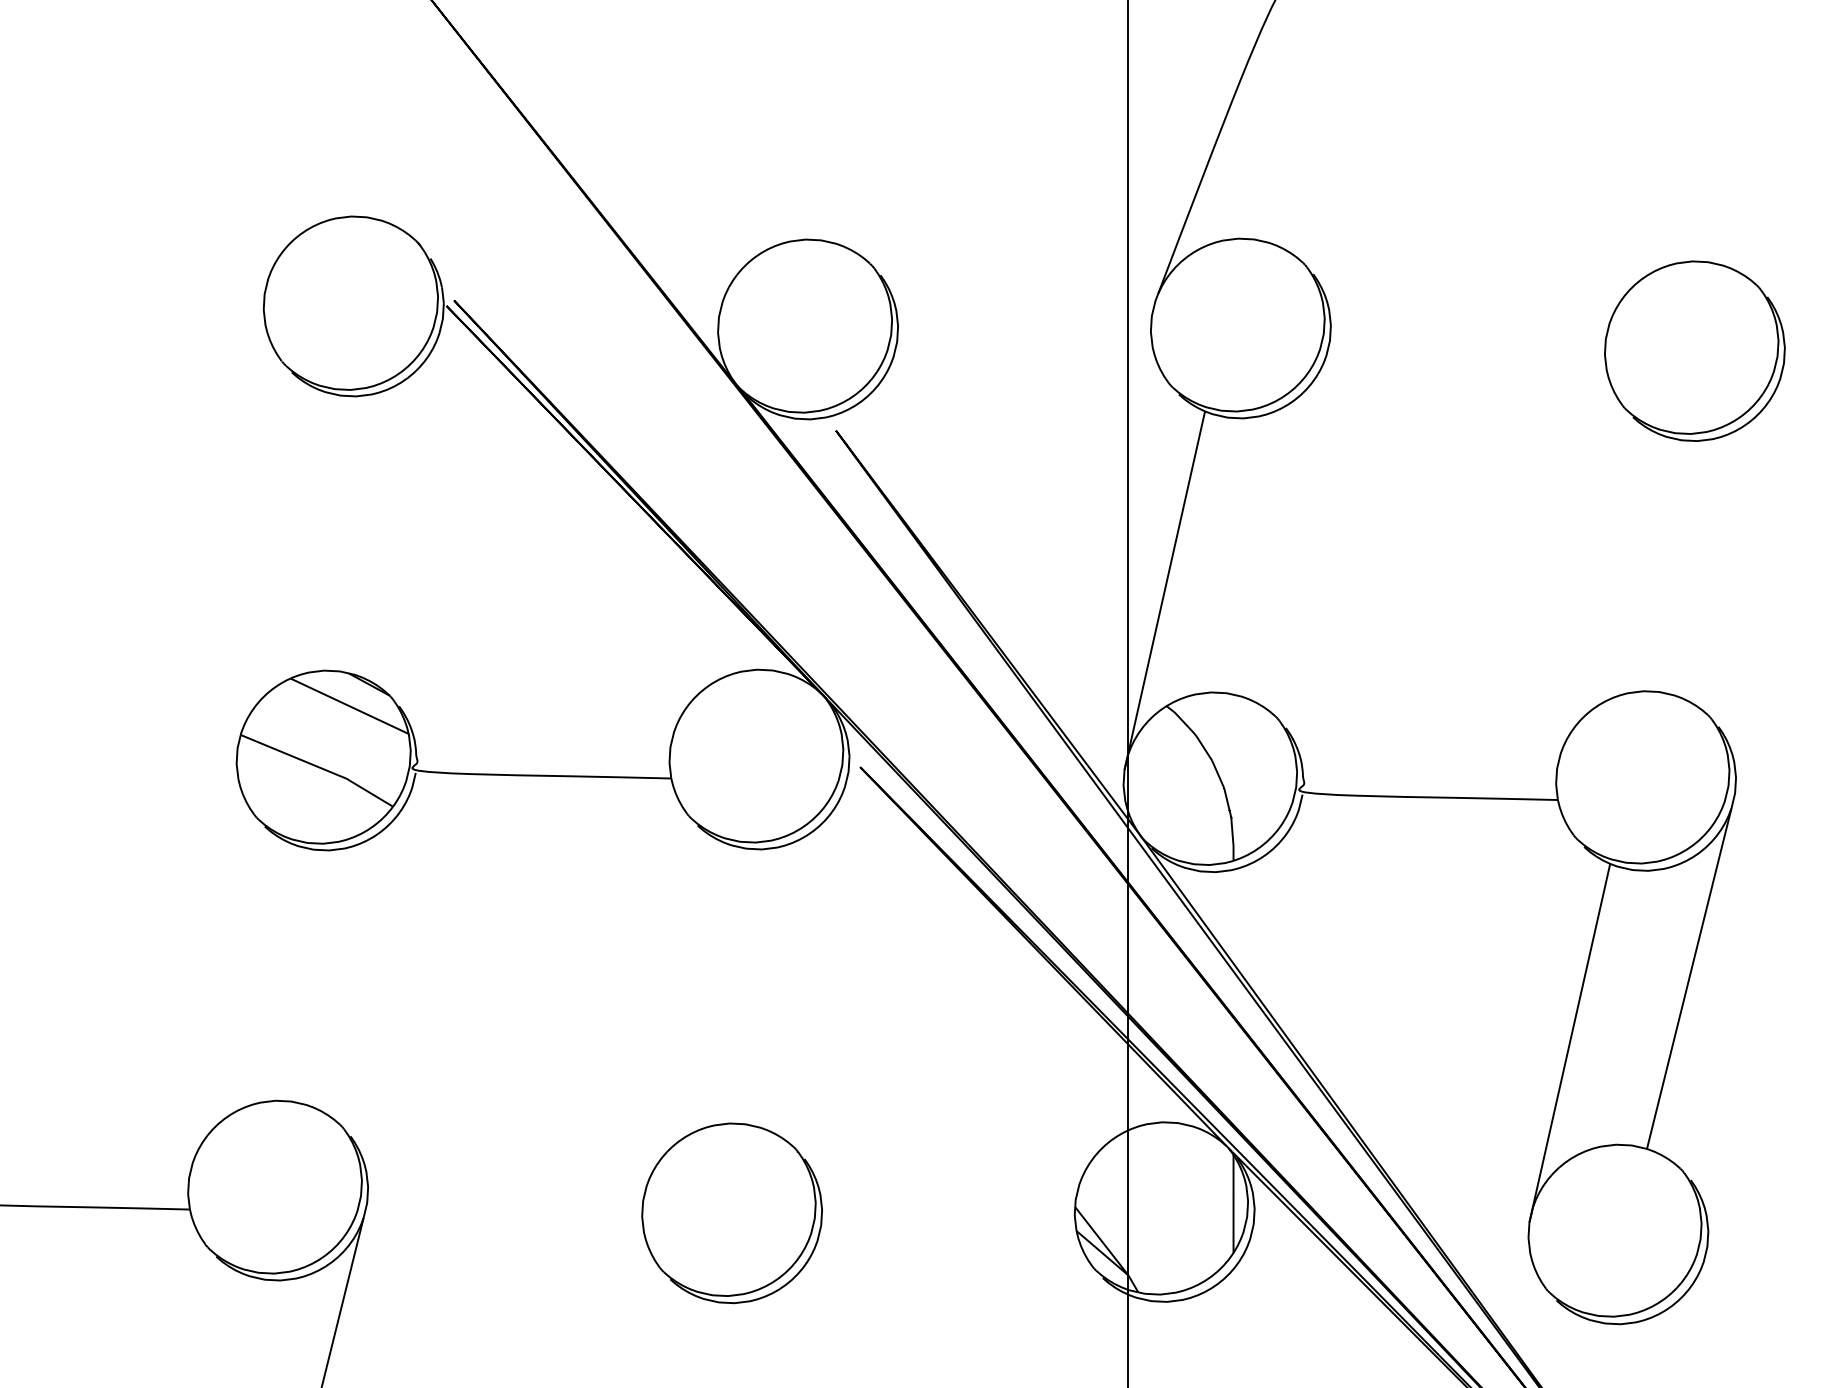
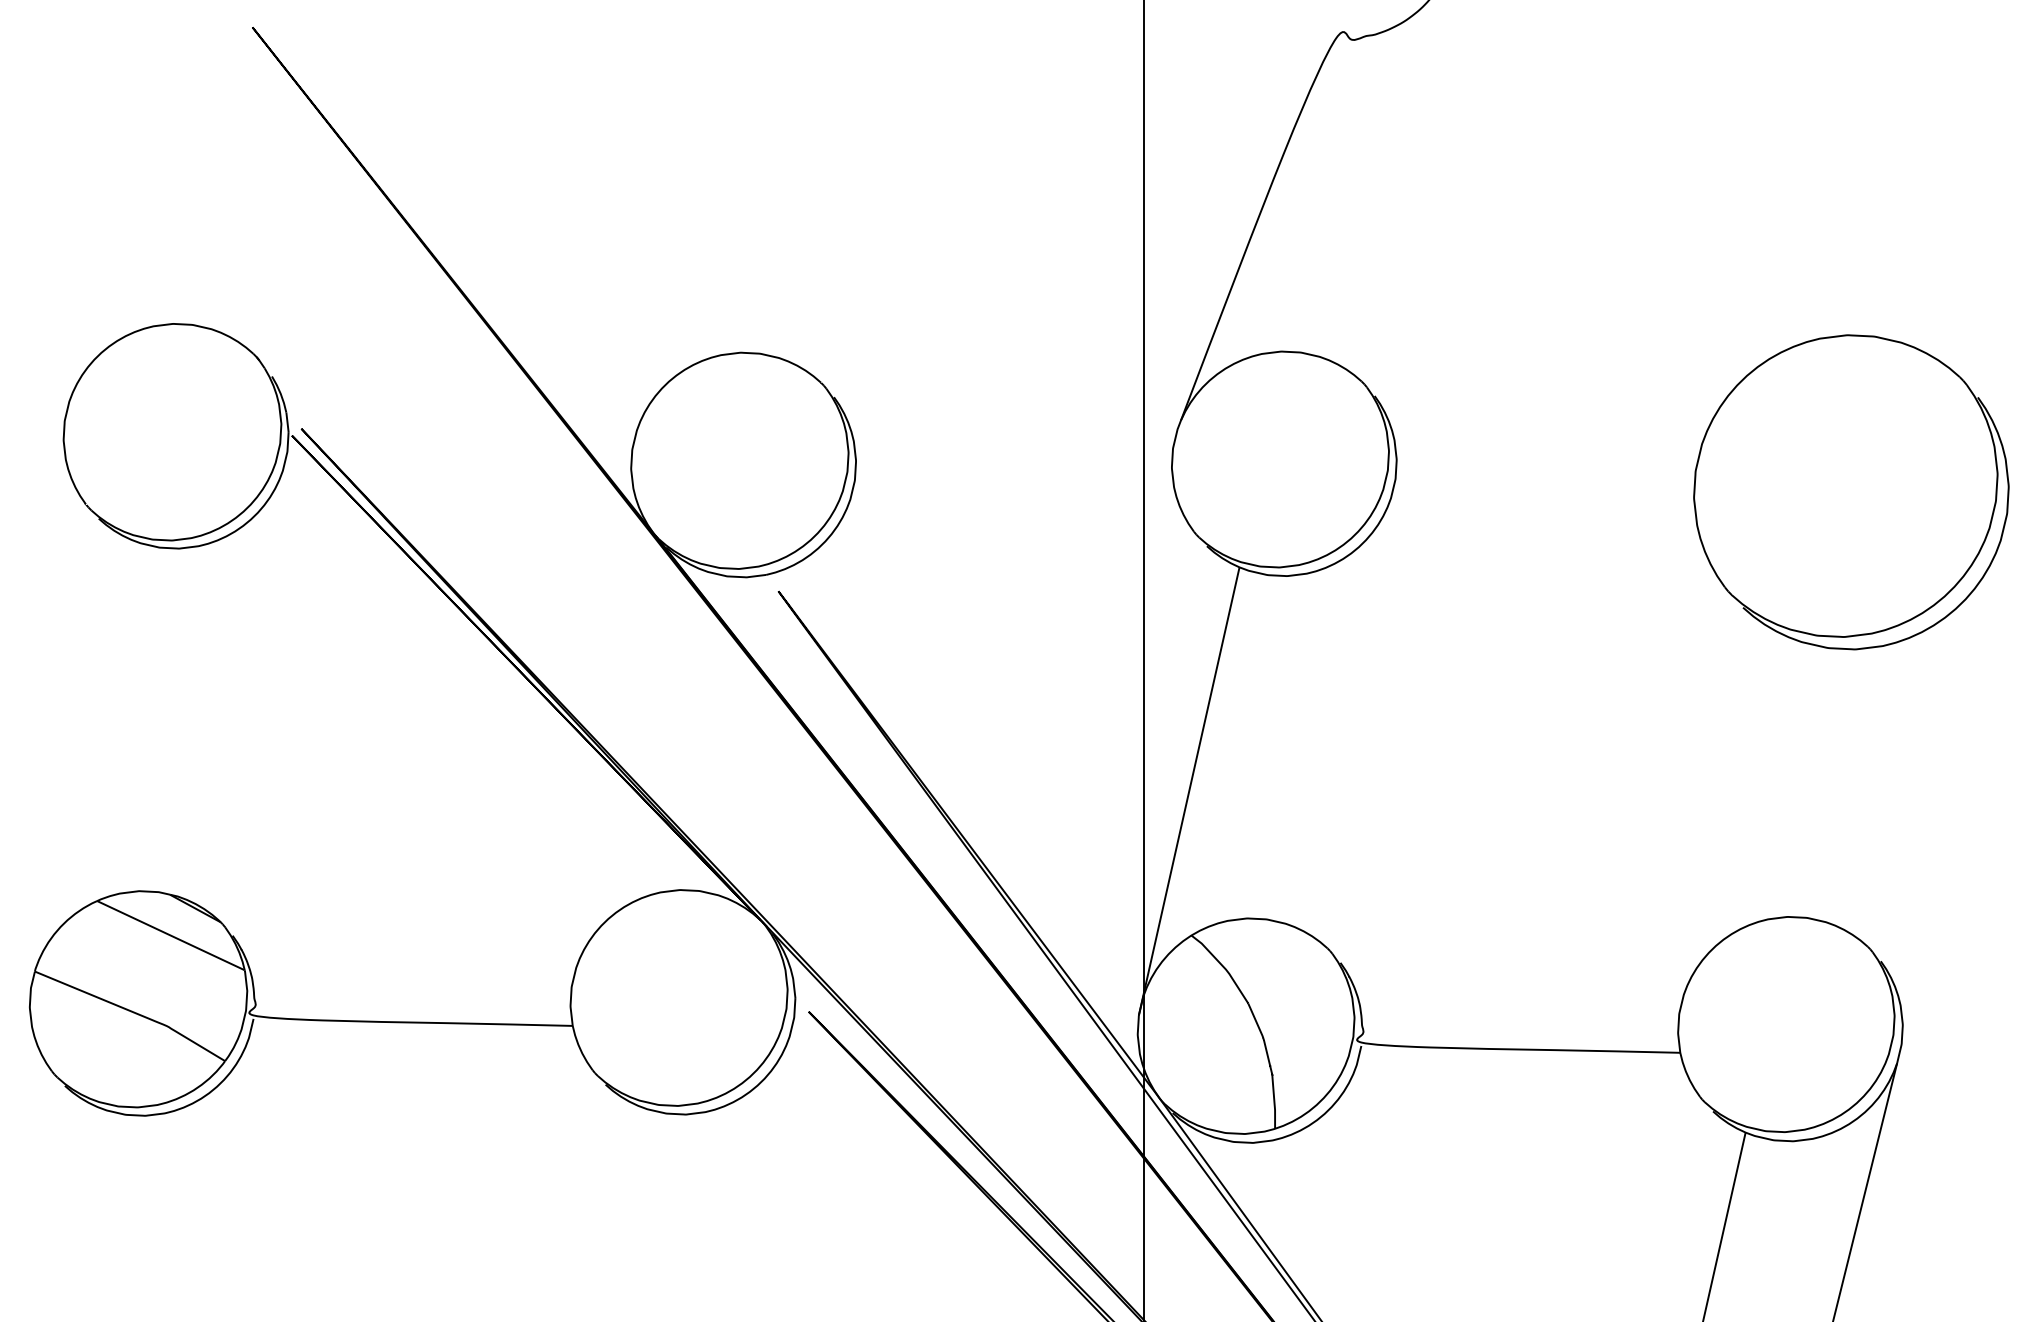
part: (1694, 350) -> (1850, 491), size x1.4

